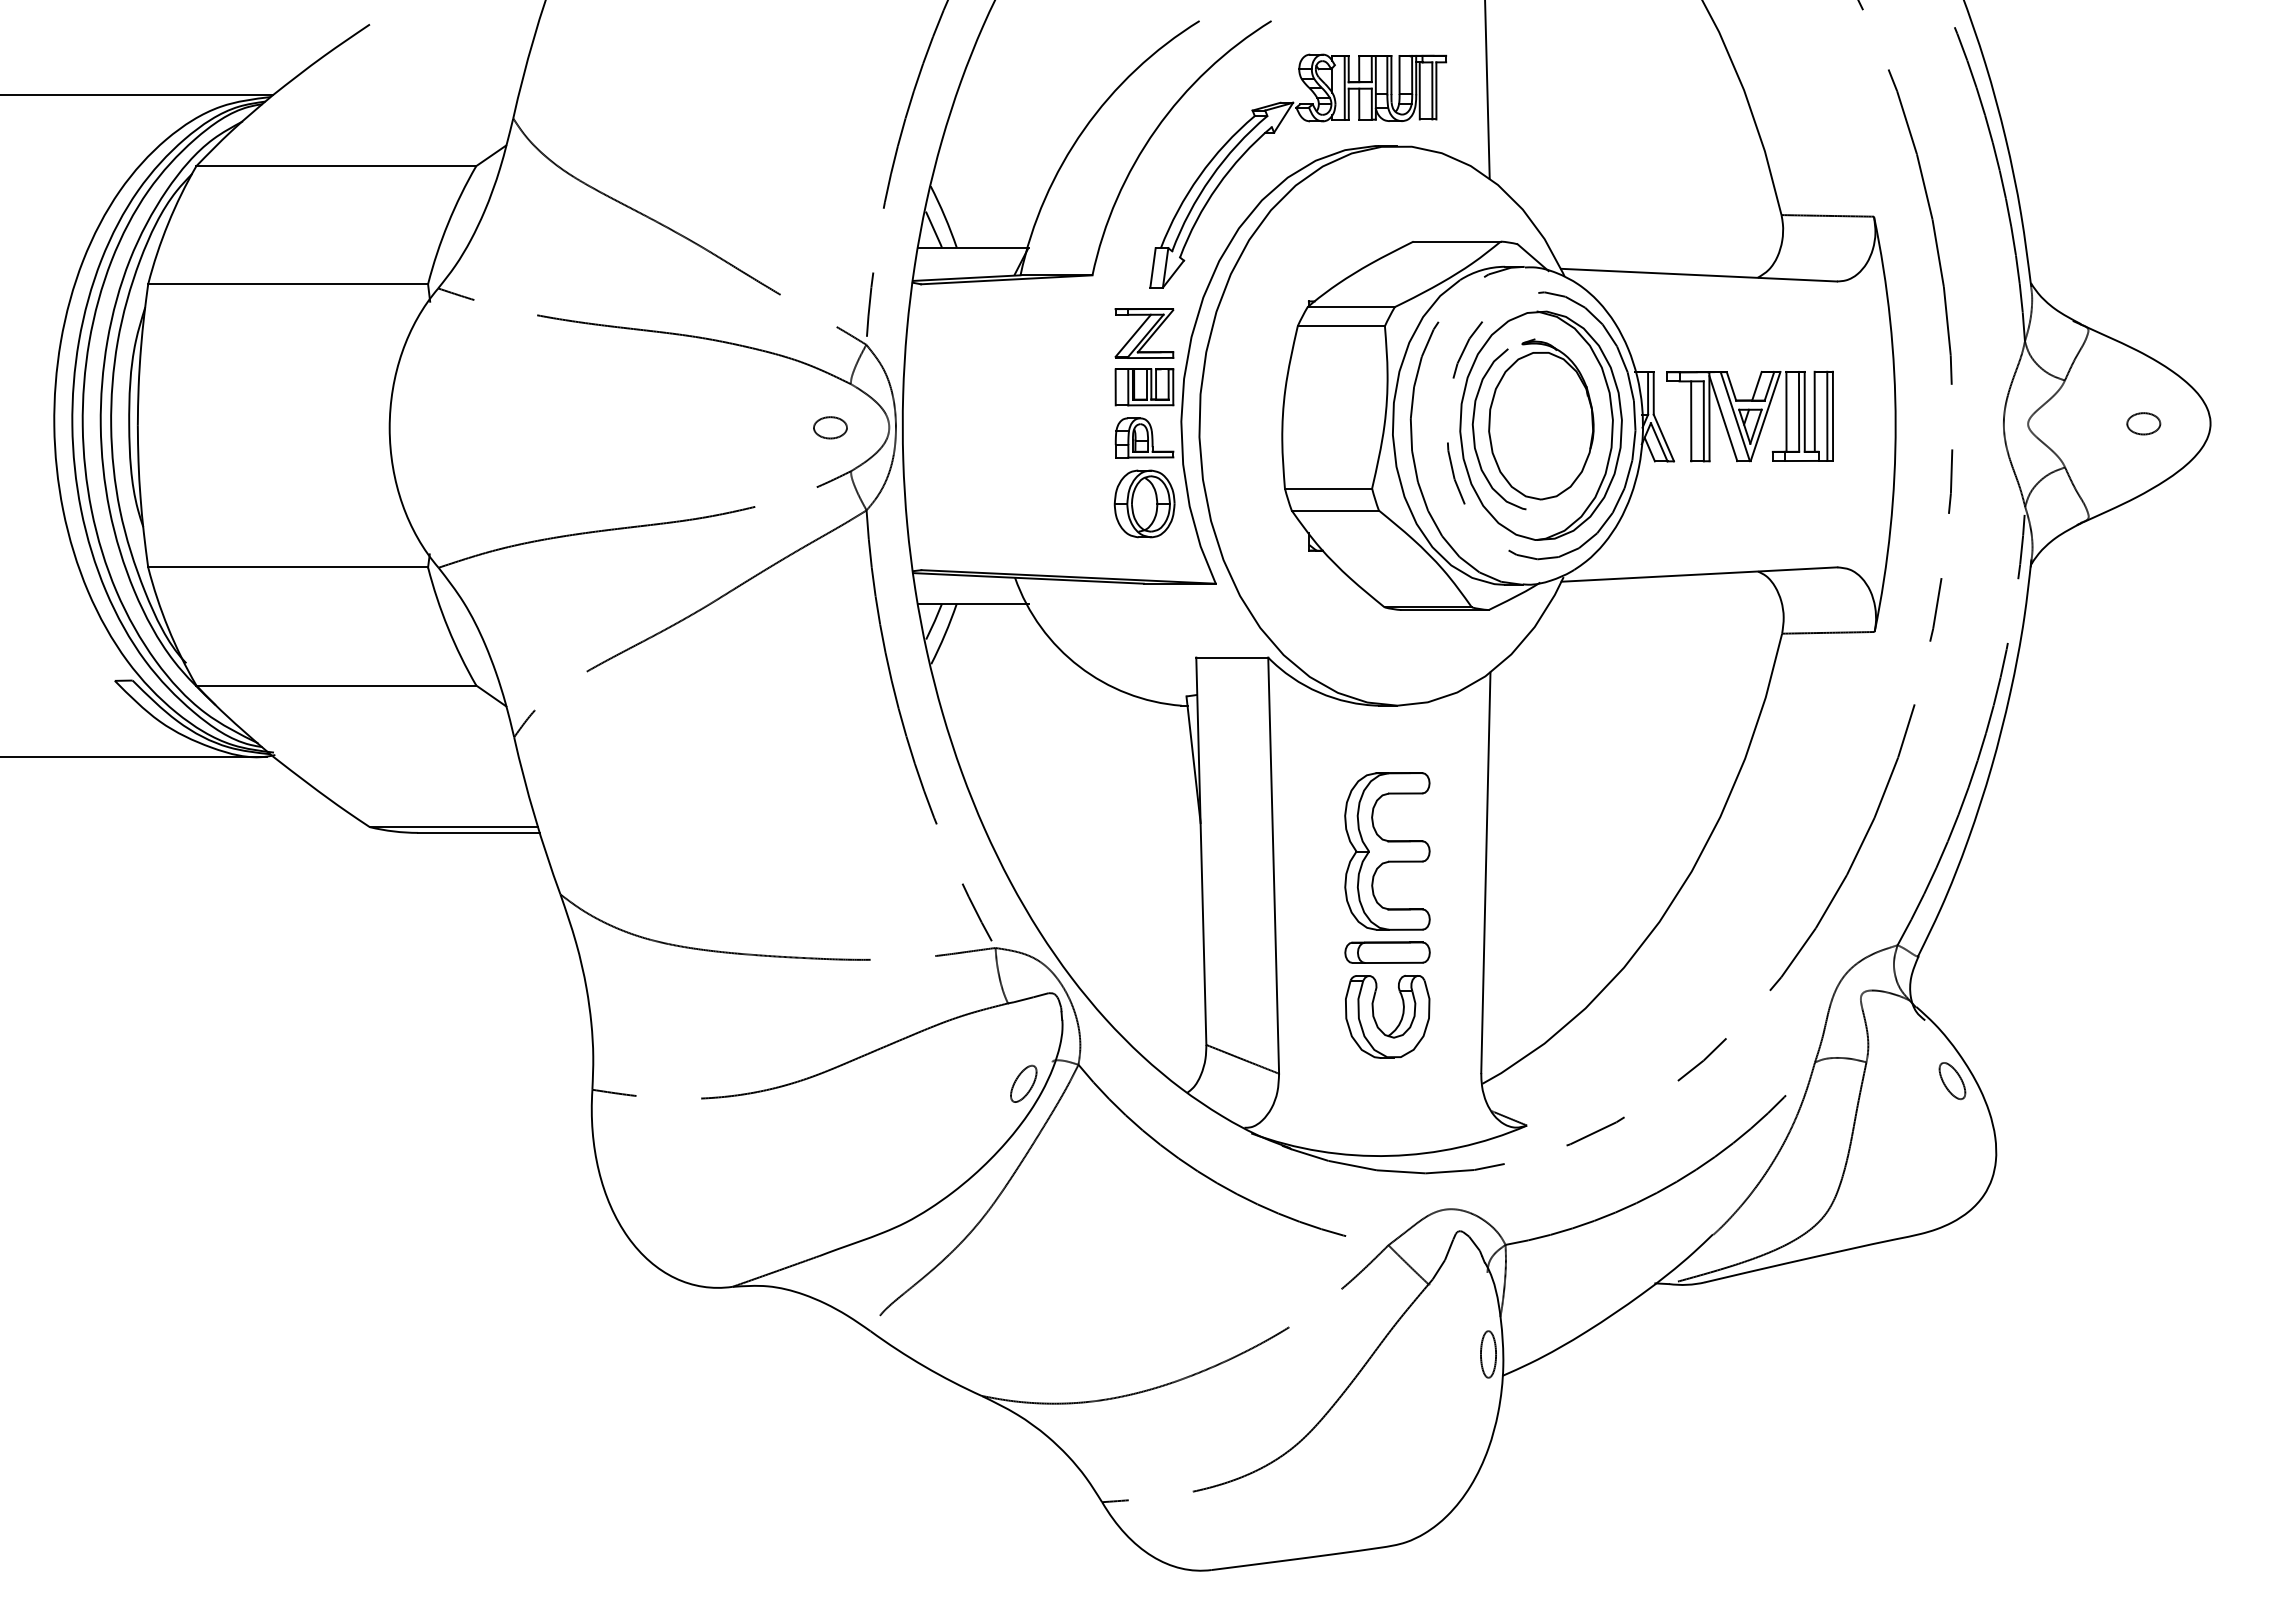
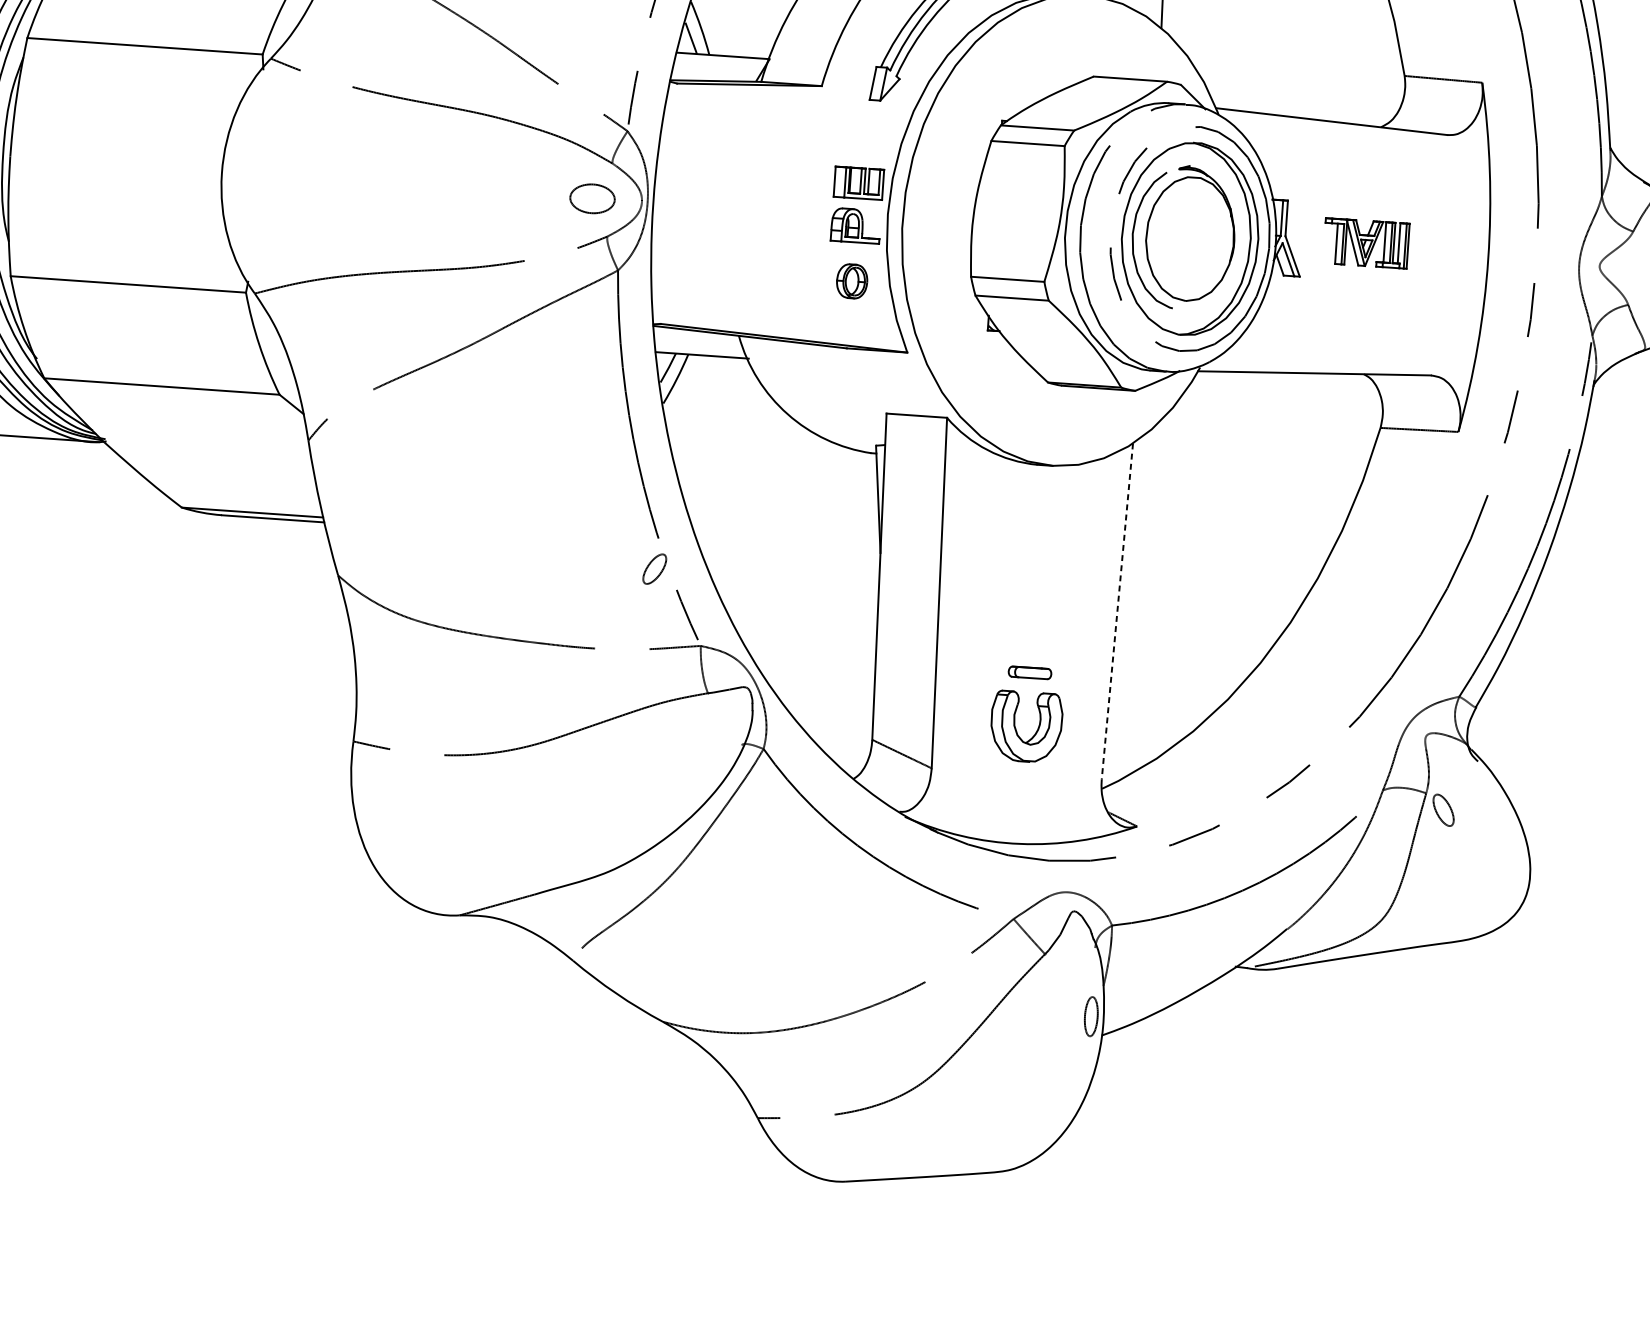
part: (1144, 333) -> (862, 138), removed
part: (1749, 416) -> (1365, 243), size x0.6
part: (830, 427) -> (592, 198), size x1.6
part: (1144, 503) -> (852, 280), size x0.6
part: (1387, 851) -> (1035, 587), removed
line: (1485, 873) -> (1117, 612), solid -> dashed
part: (1387, 952) -> (1030, 672), size x0.6
part: (1952, 1081) -> (1443, 810), moved
part: (1023, 1083) -> (654, 568), moved

